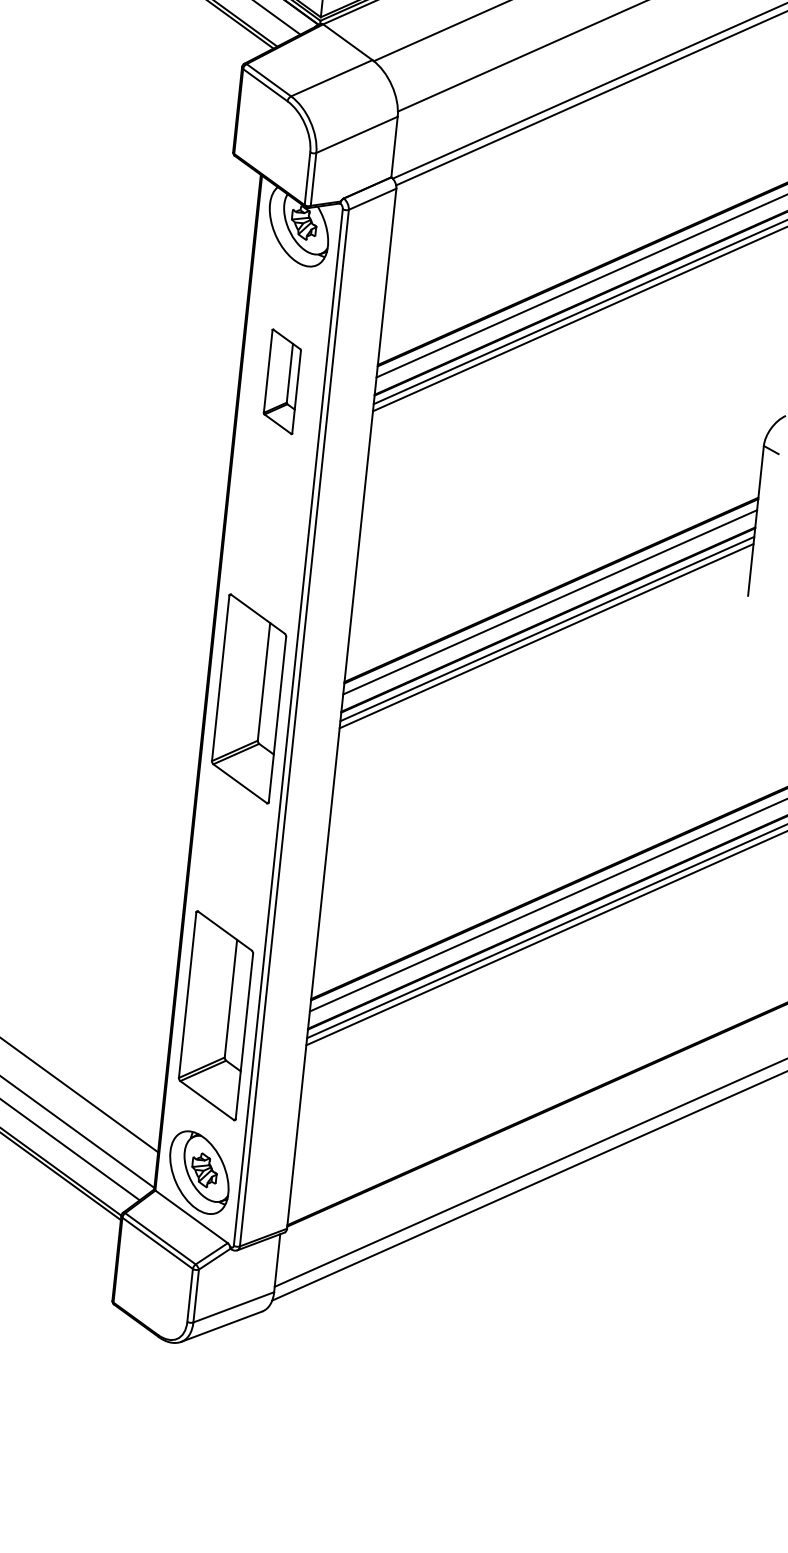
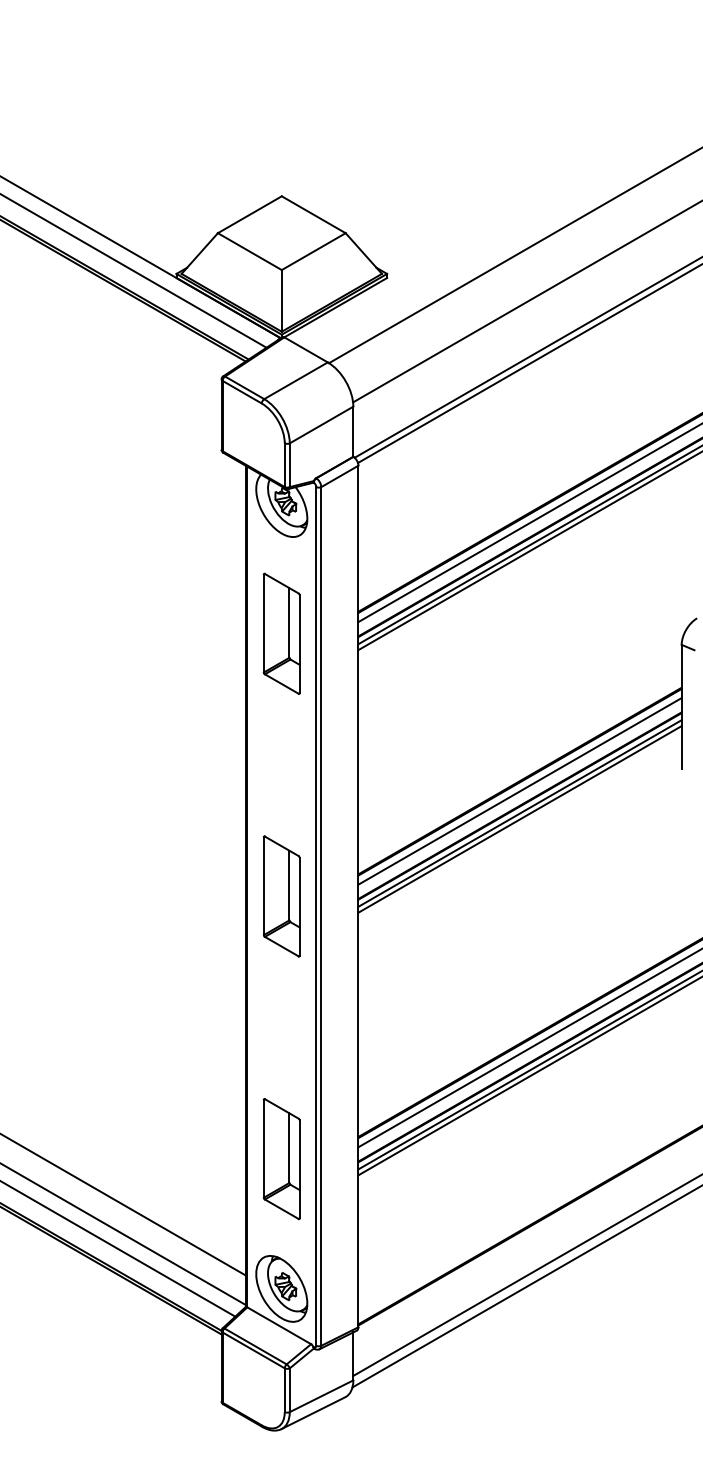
part: (282, 381) -> (281, 633), size x1.43
part: (248, 698) -> (281, 896), size x0.71
part: (215, 1016) -> (281, 1159), size x0.71

